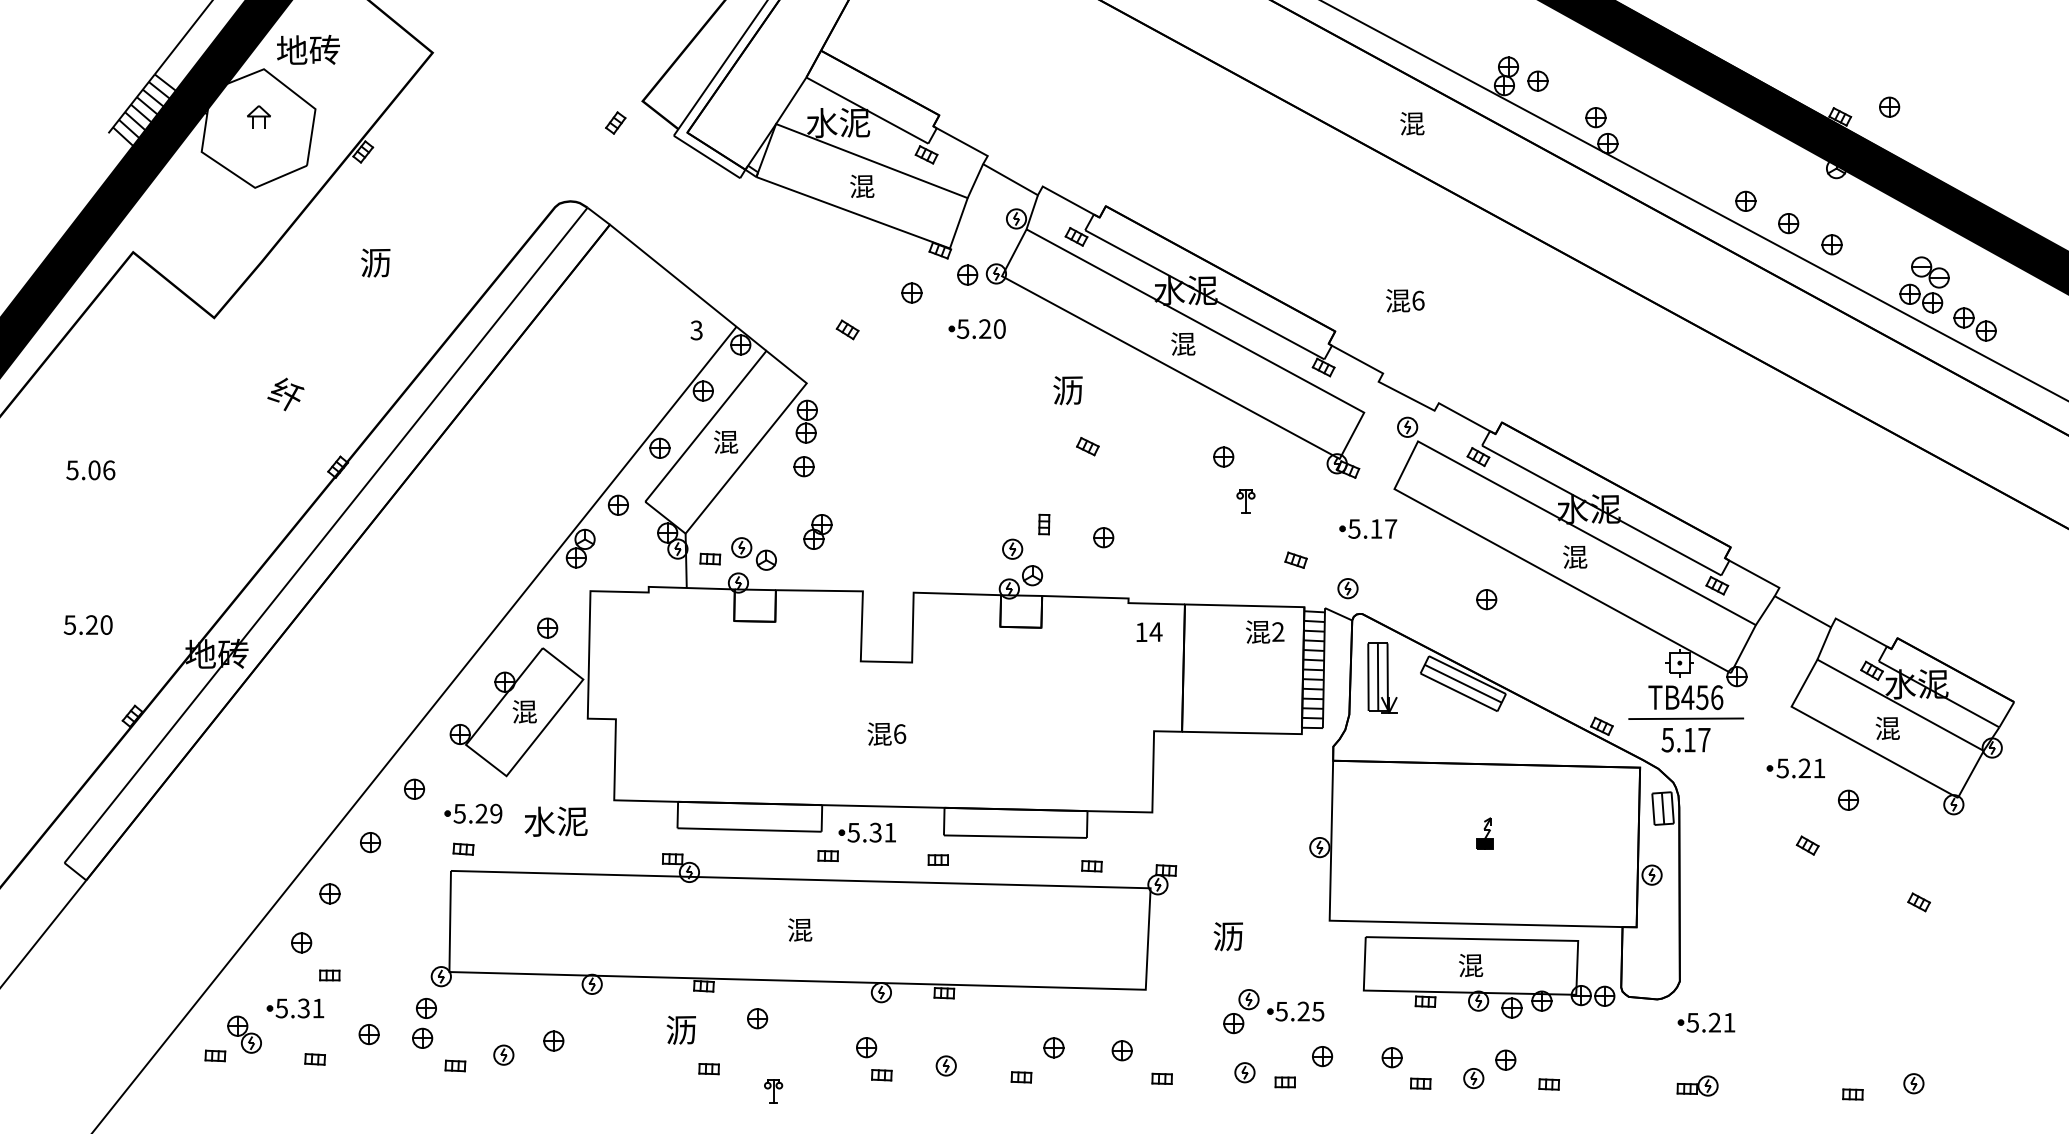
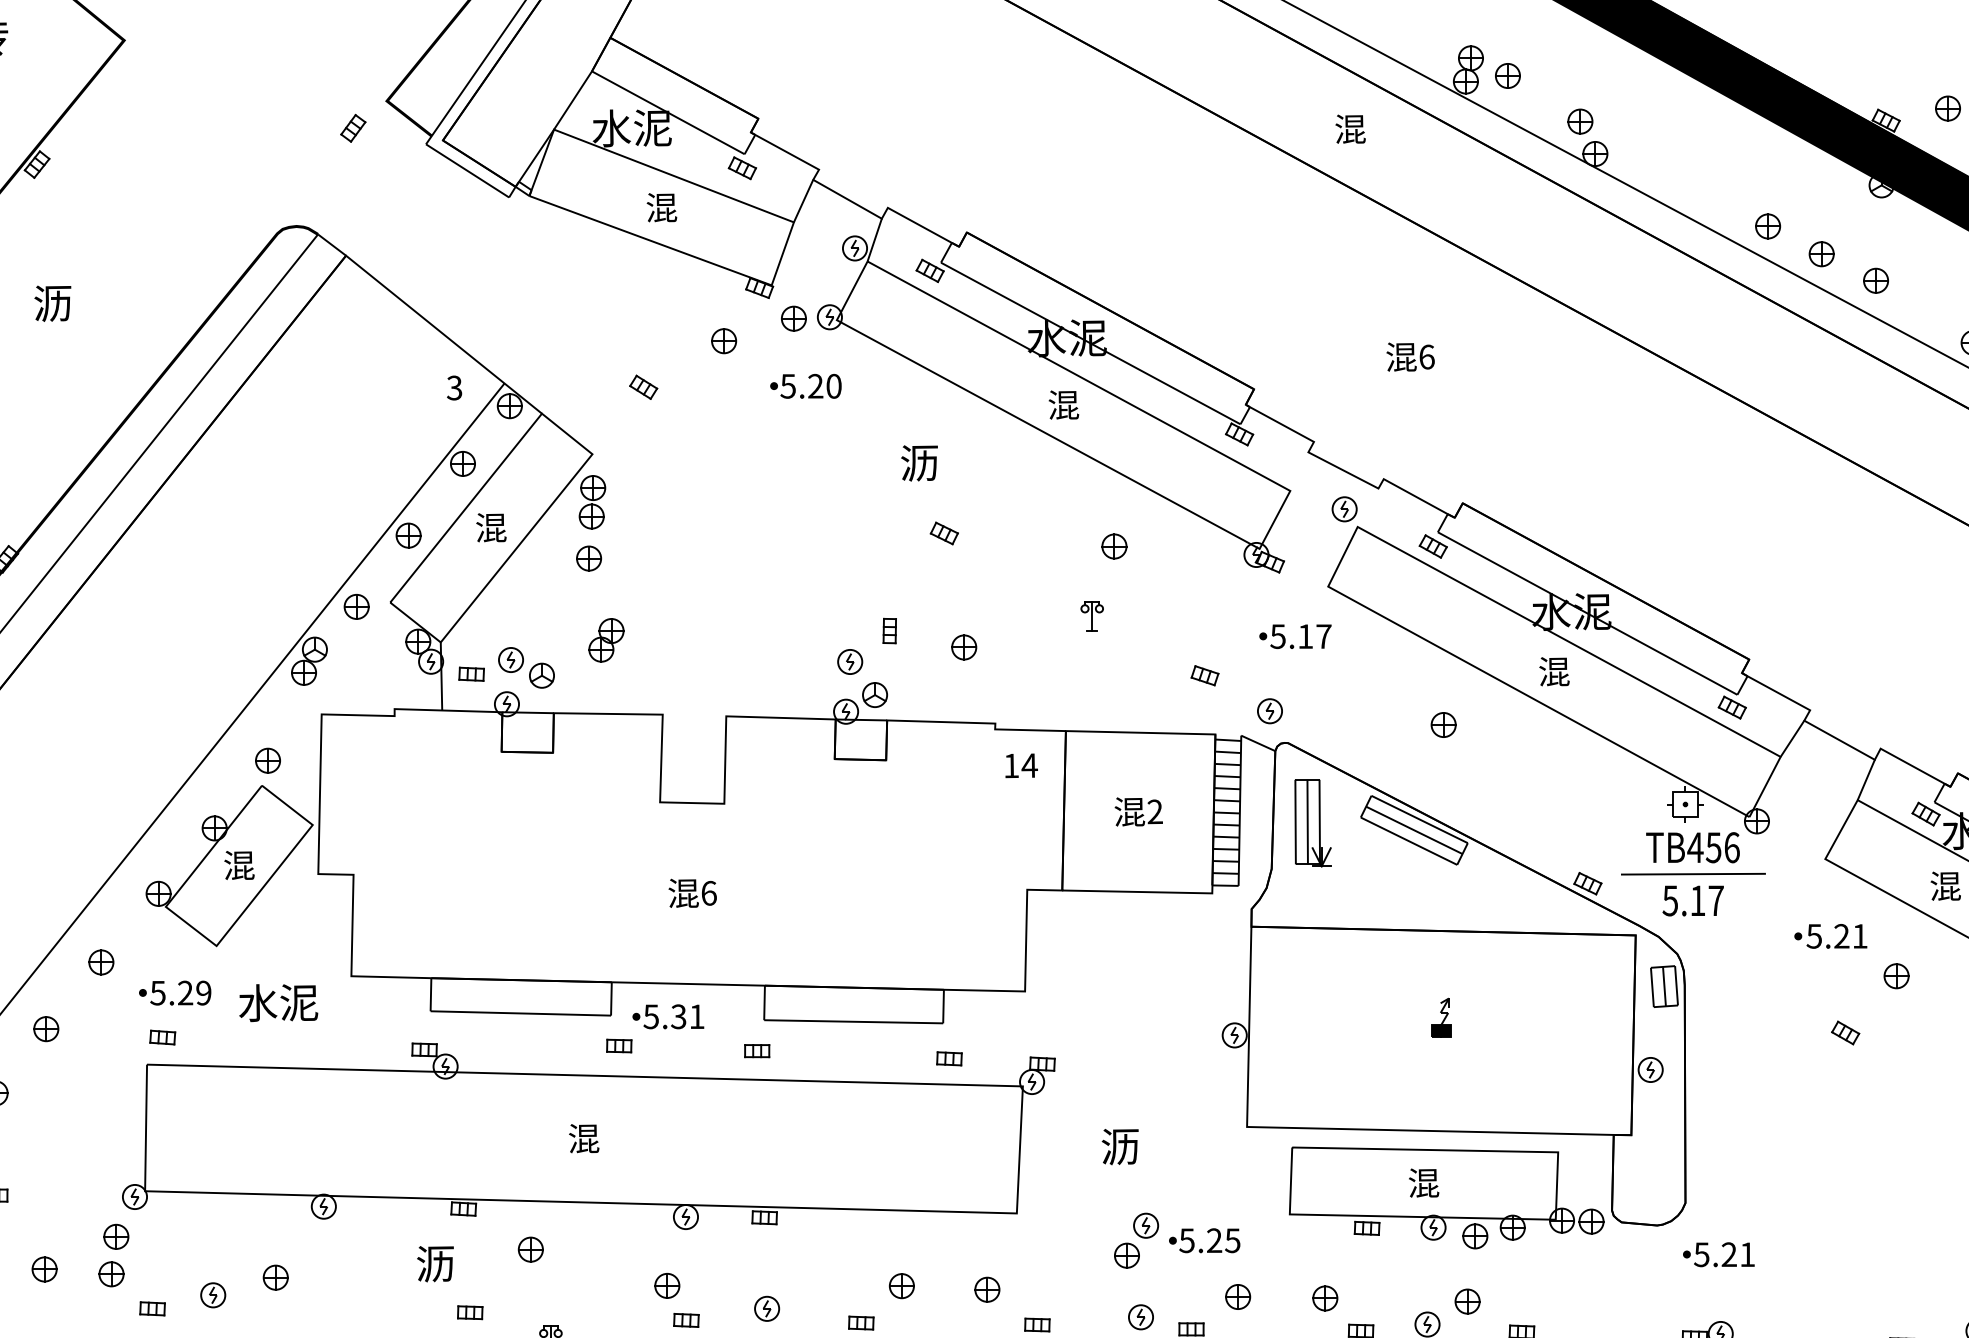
text: (1405, 300) -> (1410, 356), moved
part: (1245, 501) -> (1091, 615), moved
text: (1265, 631) -> (1139, 811), moved

